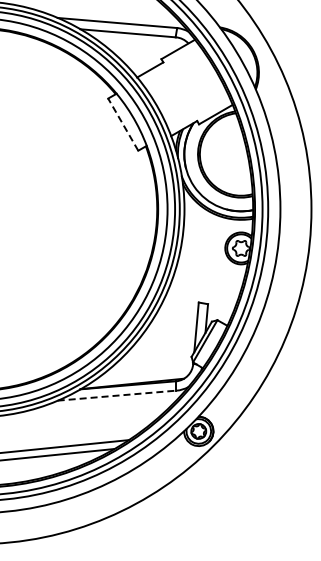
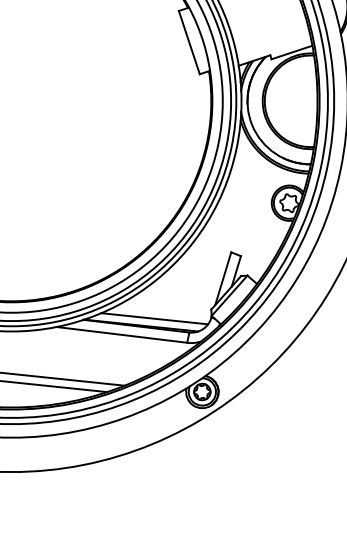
line: (123, 124) -> (189, 42), dashed -> solid
line: (142, 375) -> (153, 318), added
line: (117, 395) -> (122, 334), dashed -> solid

